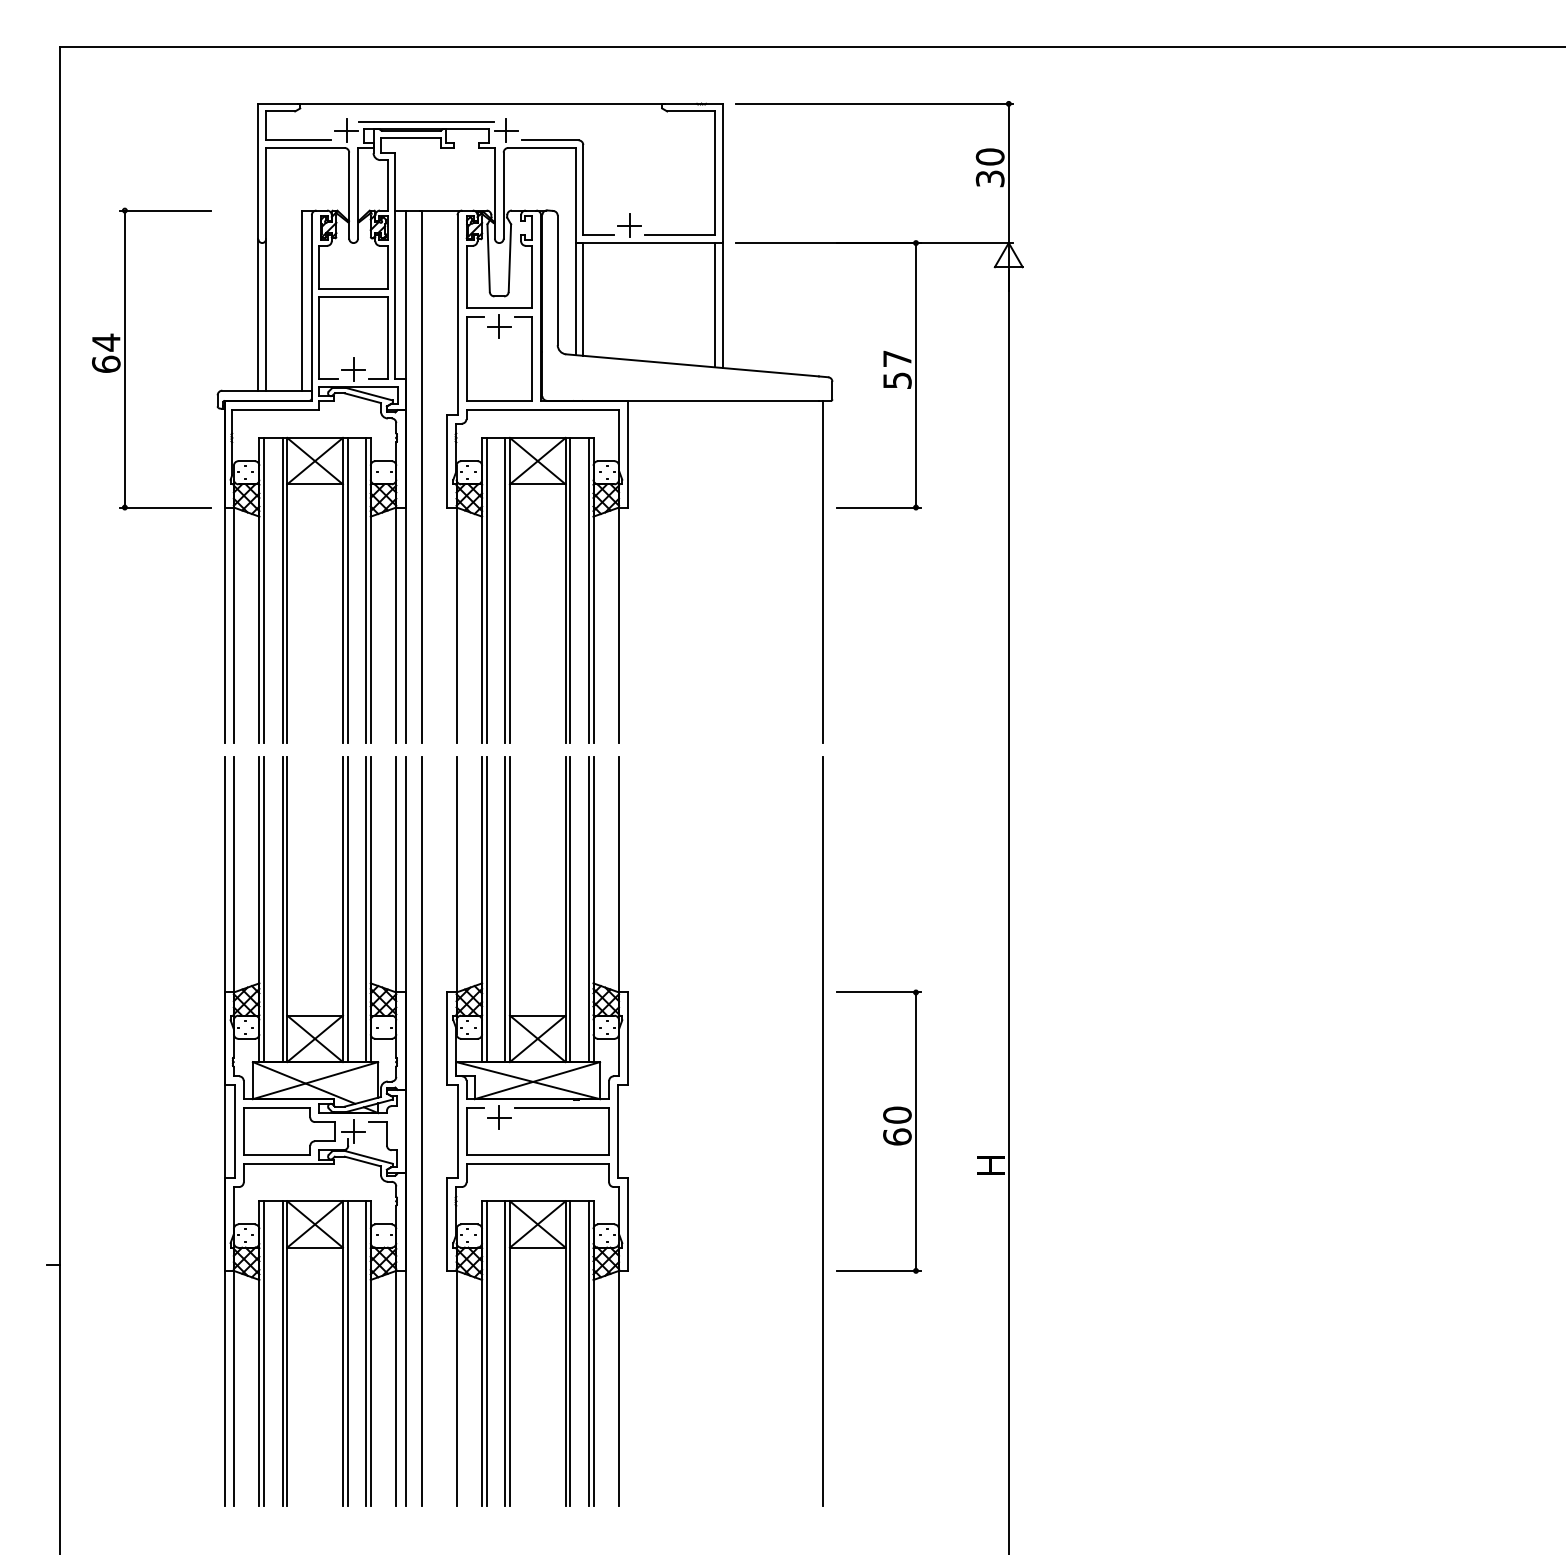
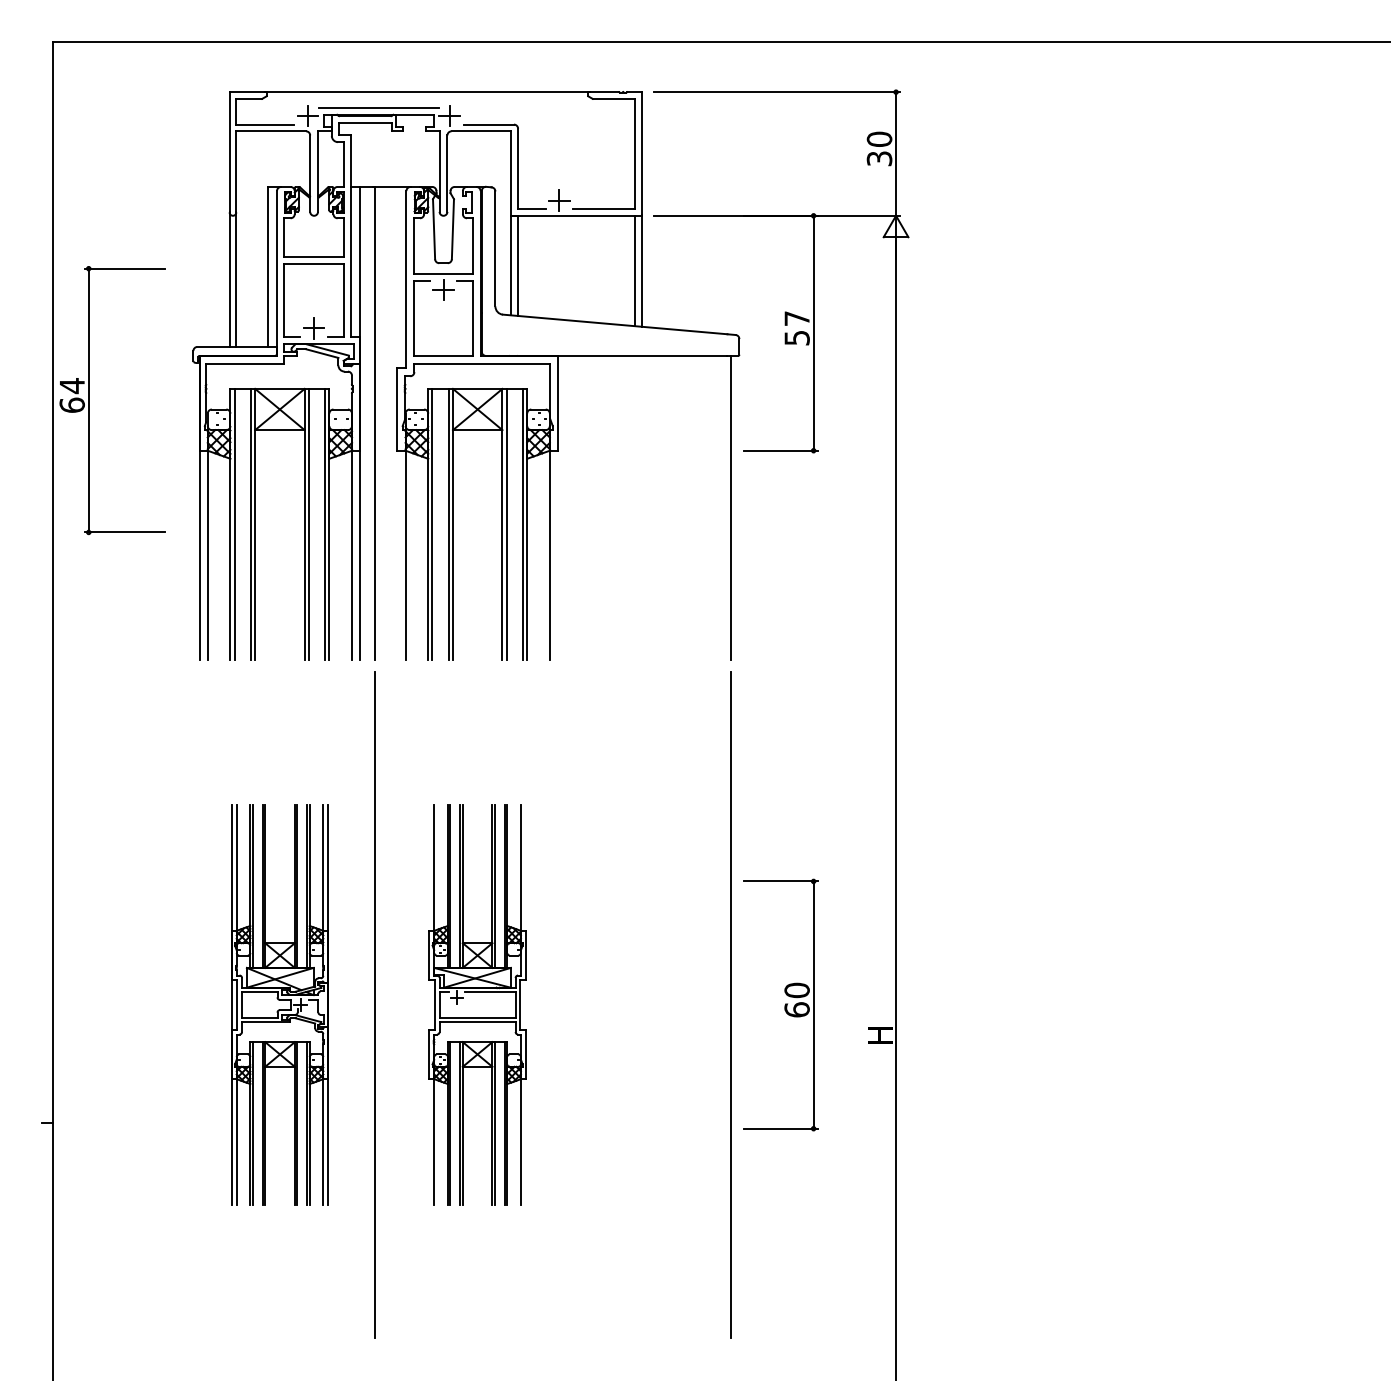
part: (125, 358) -> (89, 400), moved
part: (315, 1131) -> (280, 1004), size x0.6
part: (537, 1131) -> (477, 1004), size x0.6

